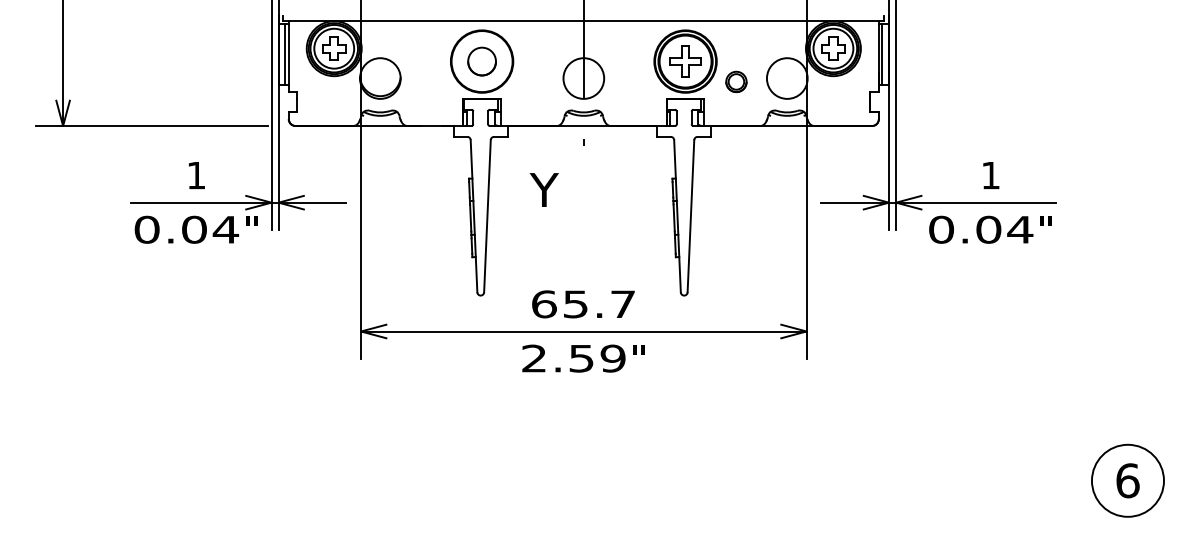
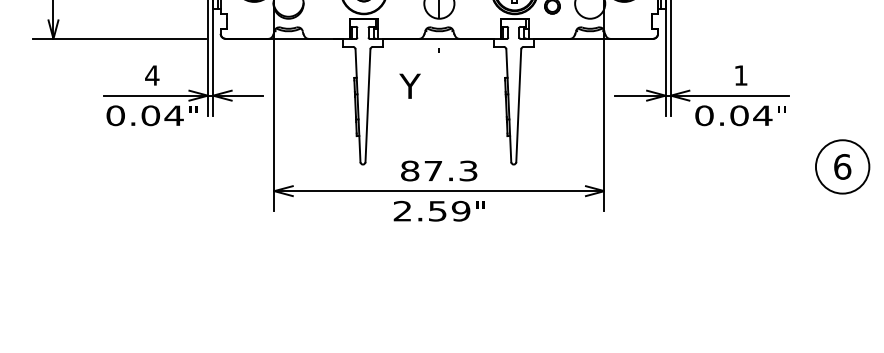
text: (196, 175) -> (152, 75), 1 -> 4
text: (583, 304) -> (439, 171), 65.7 -> 87.3
part: (1127, 480) -> (842, 166), moved

